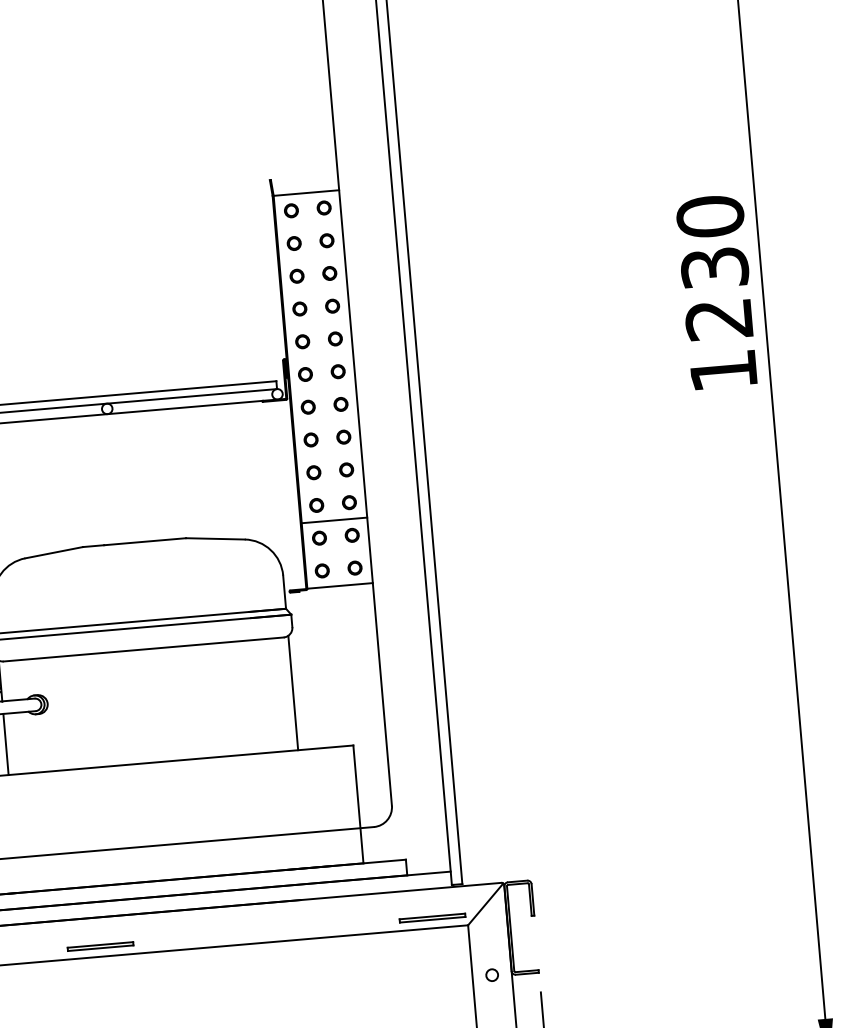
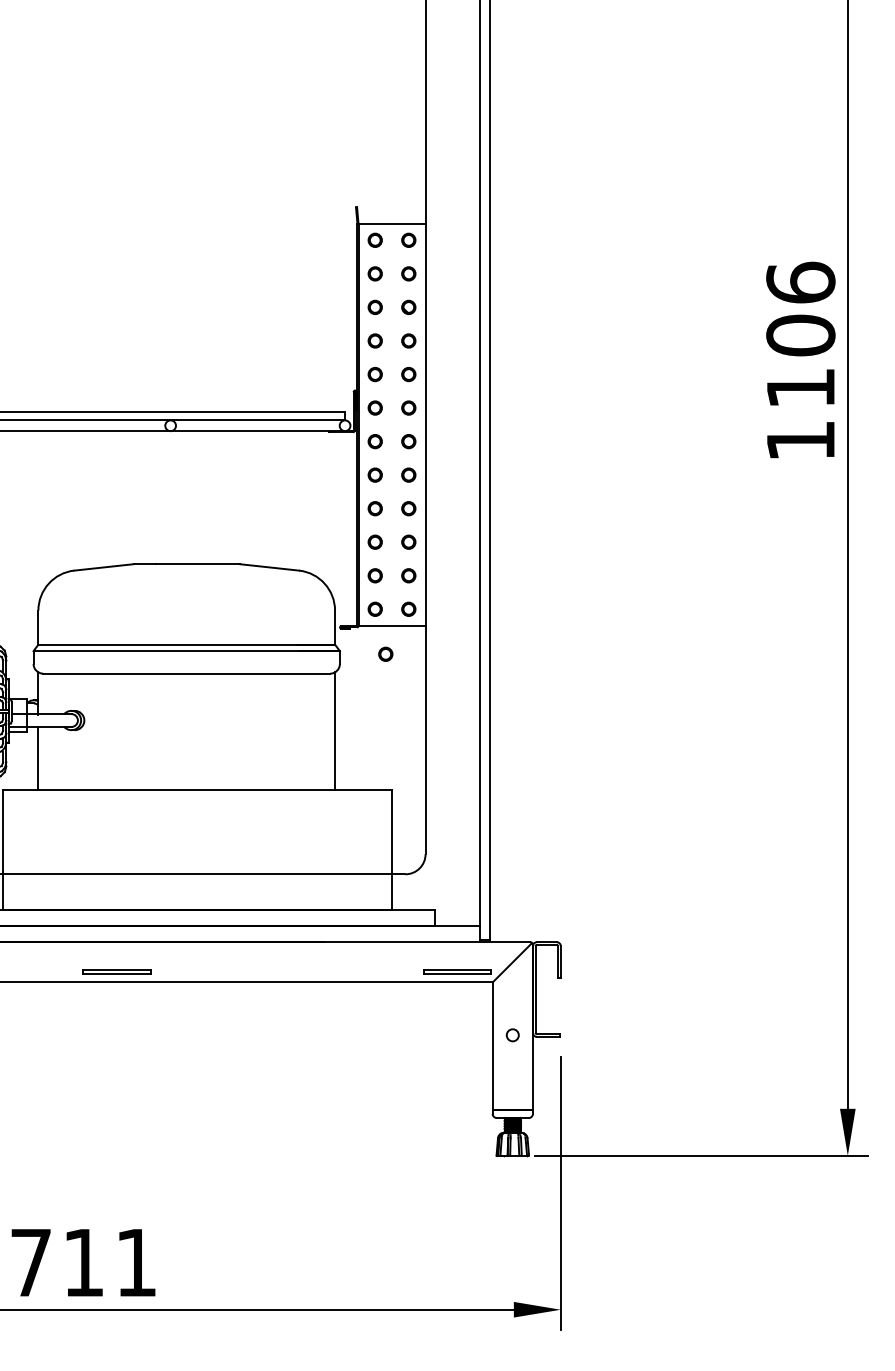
text: (714, 267) -> (800, 334), 1230 -> 1106
line: (333, 520) -> (391, 559), removed
circle: (336, 613) -> (385, 653), added

